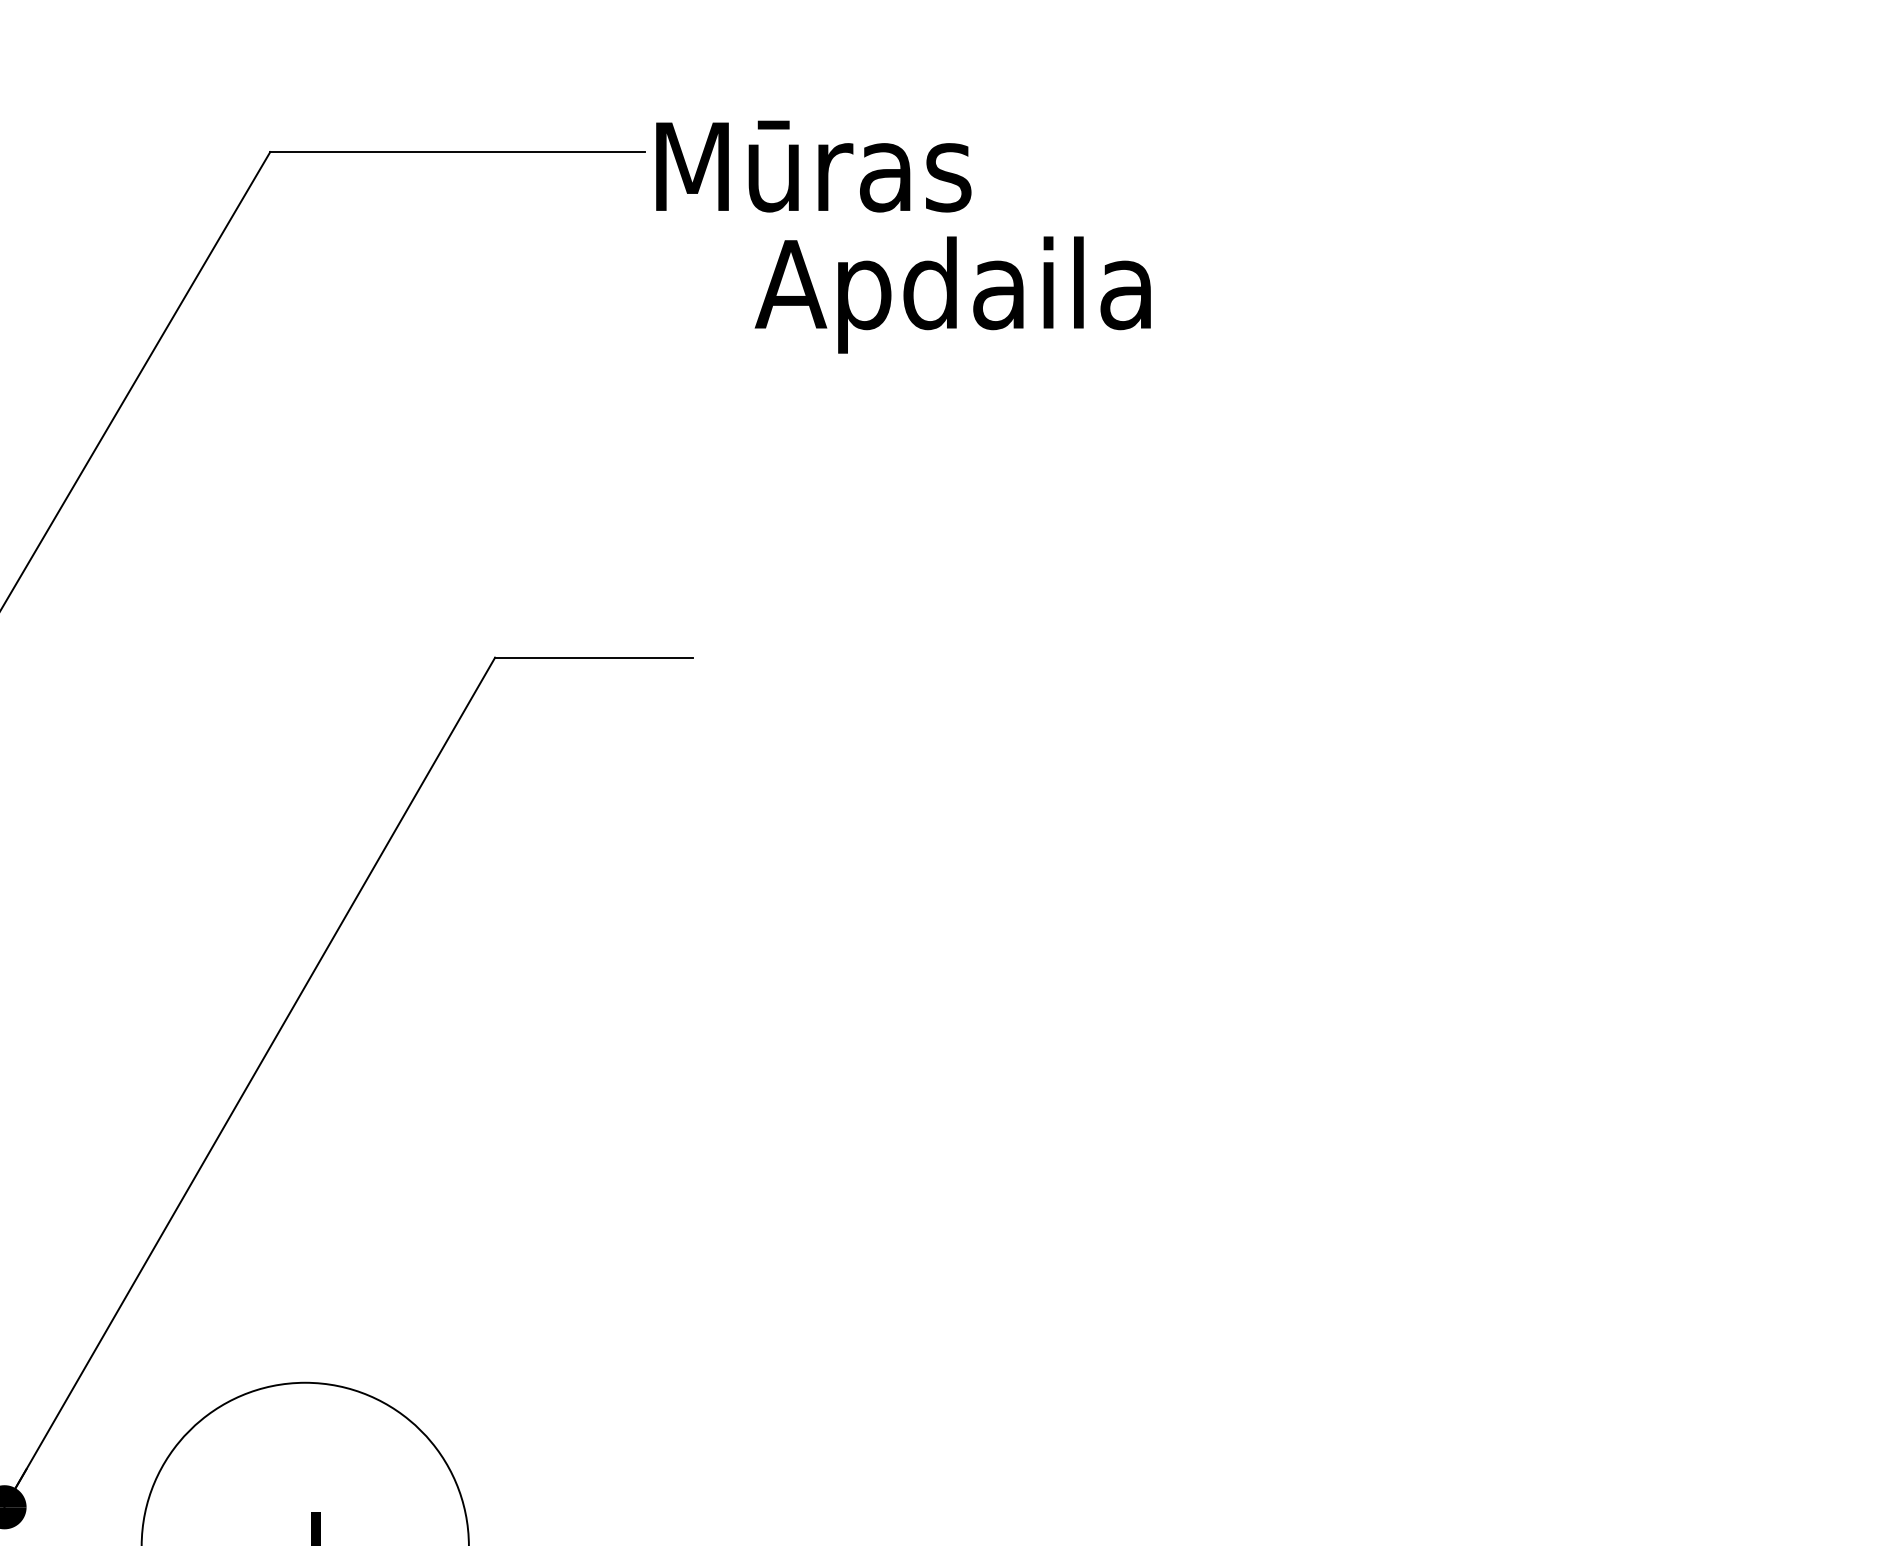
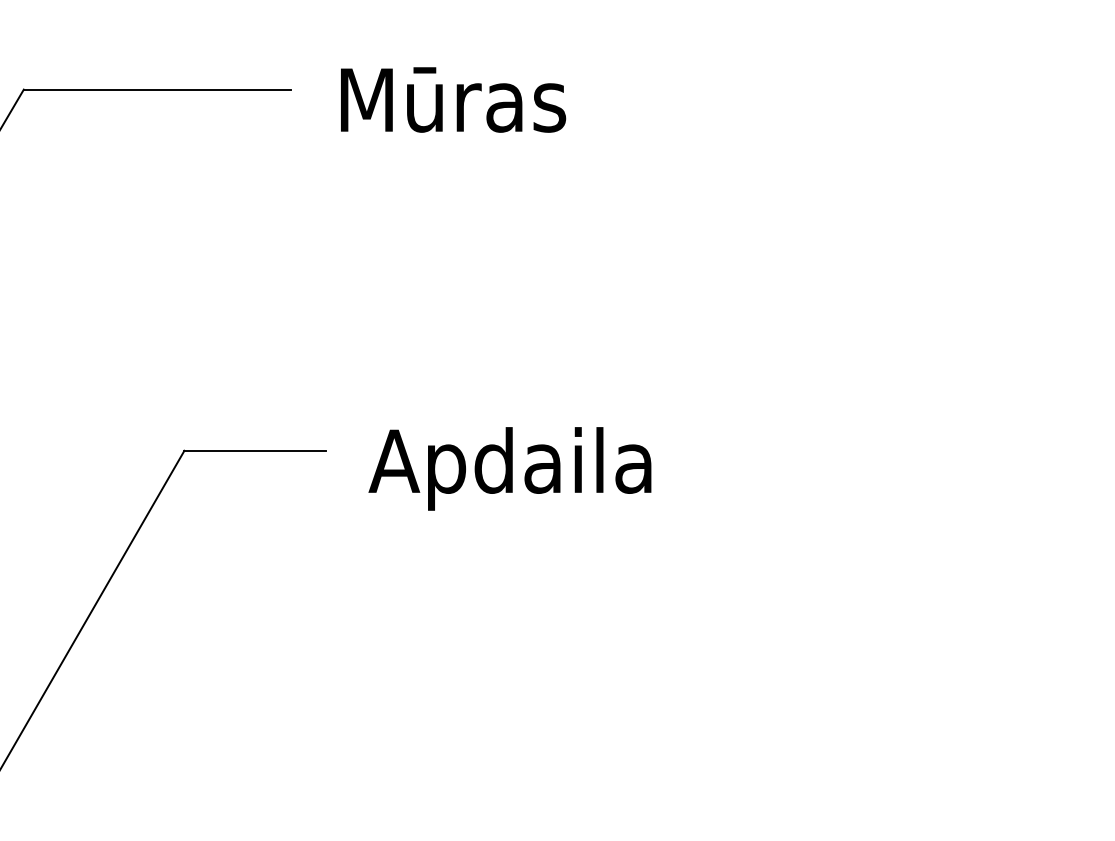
text: (813, 166) -> (453, 99), moved
text: (952, 294) -> (509, 468), moved

